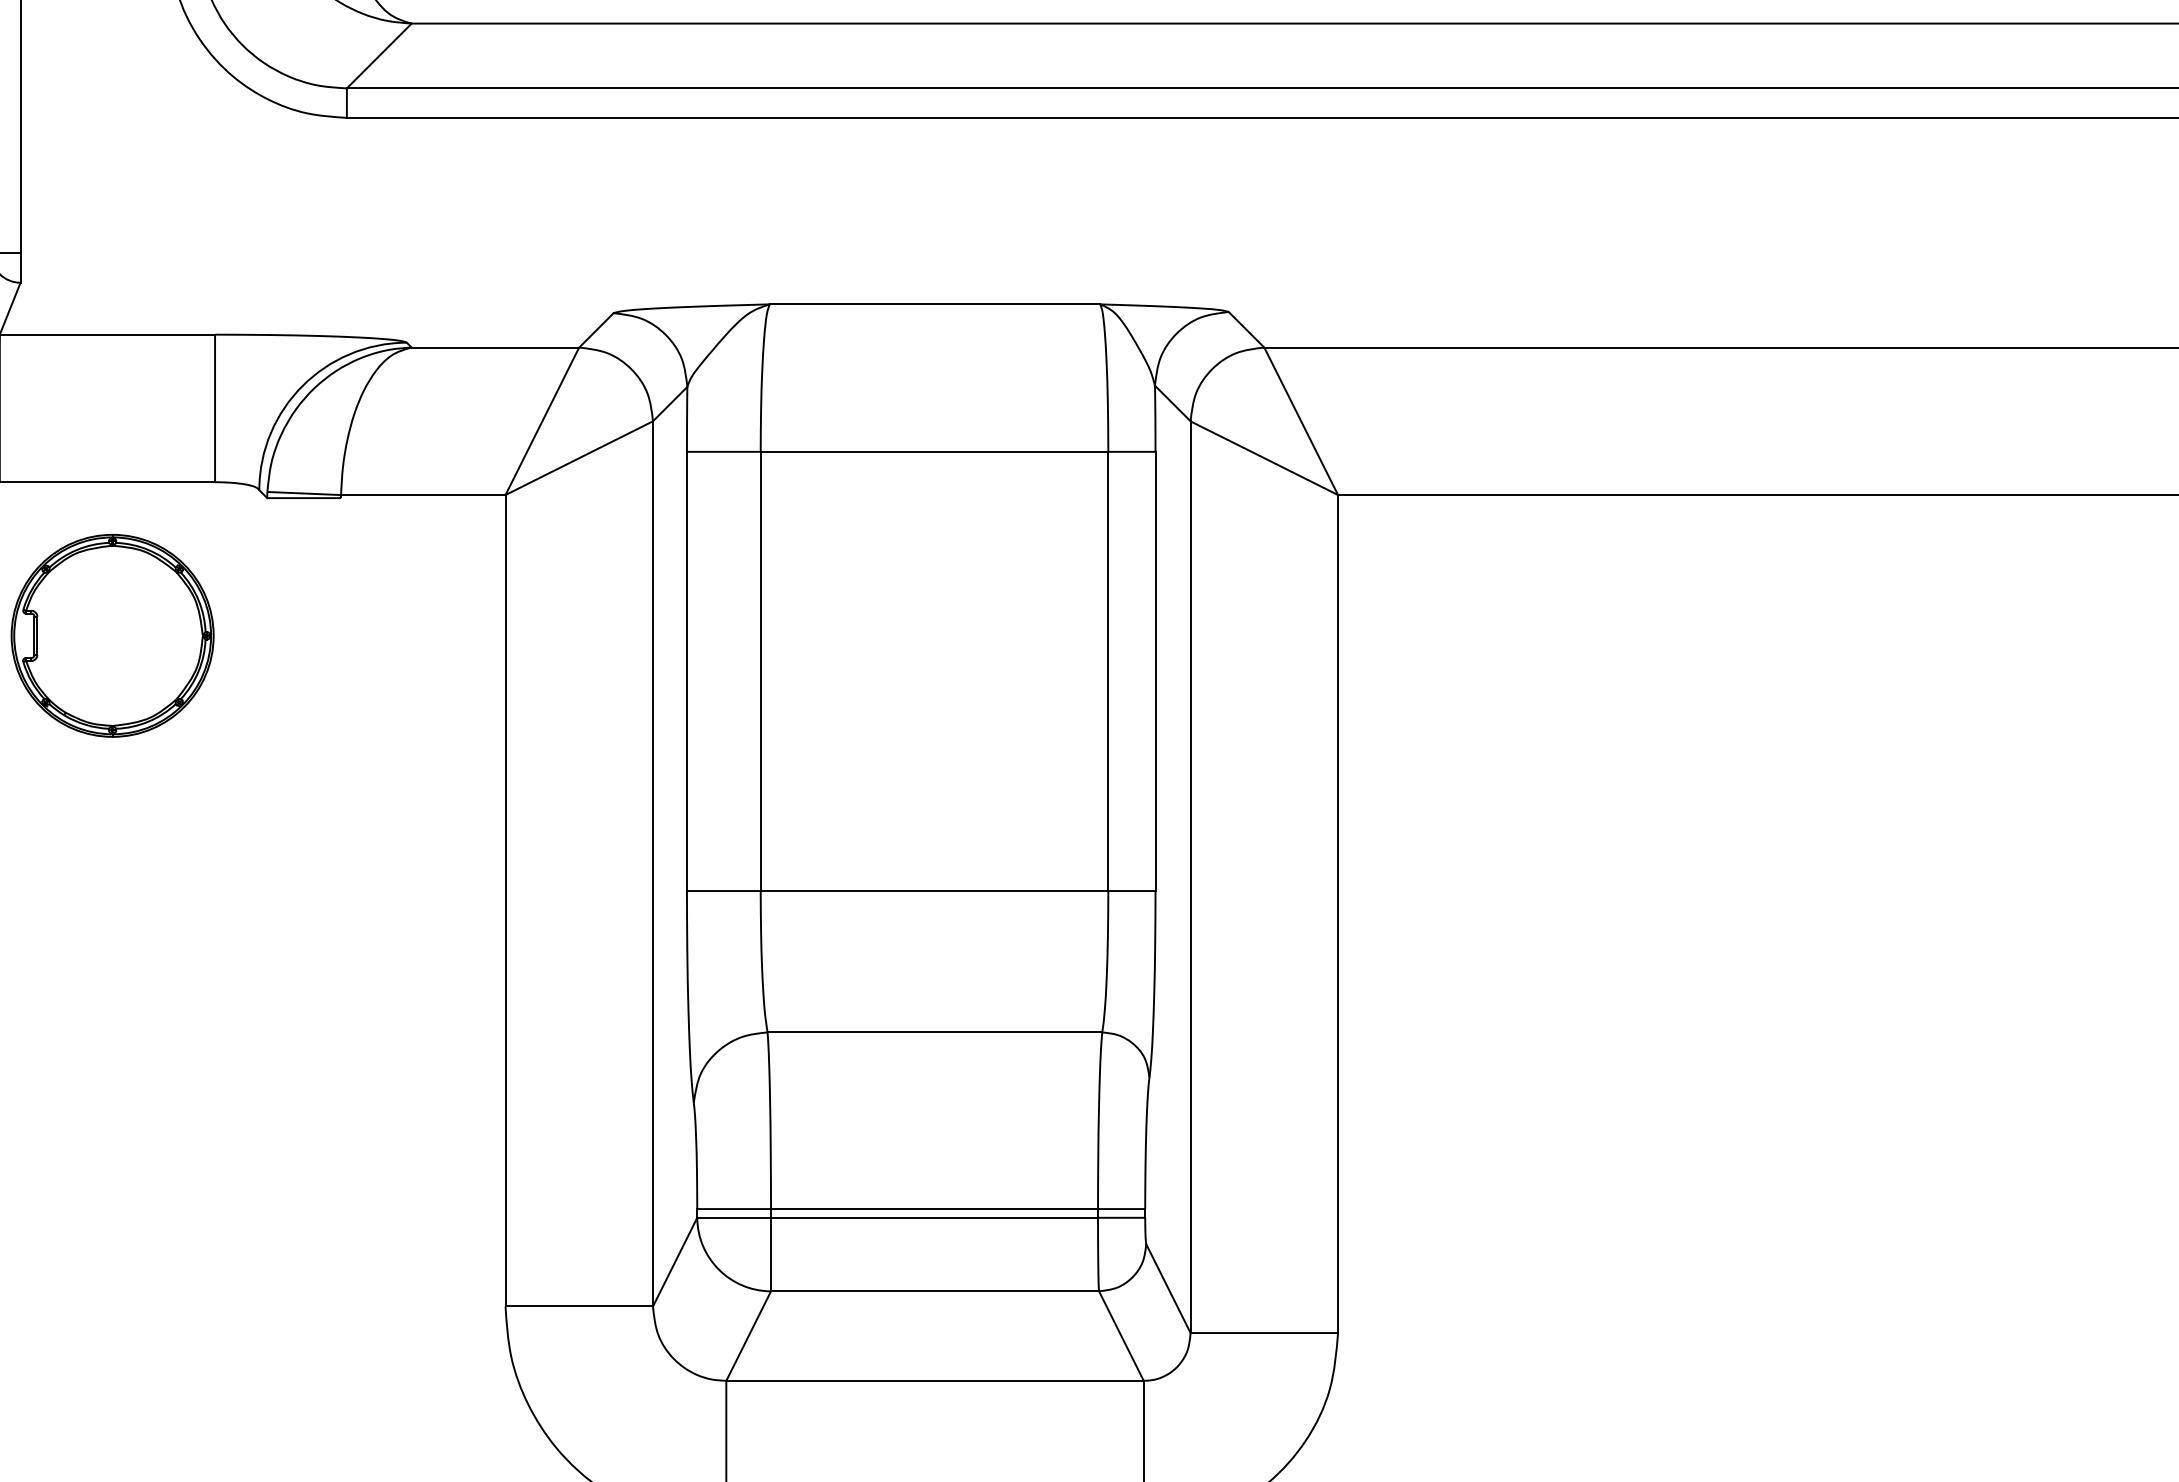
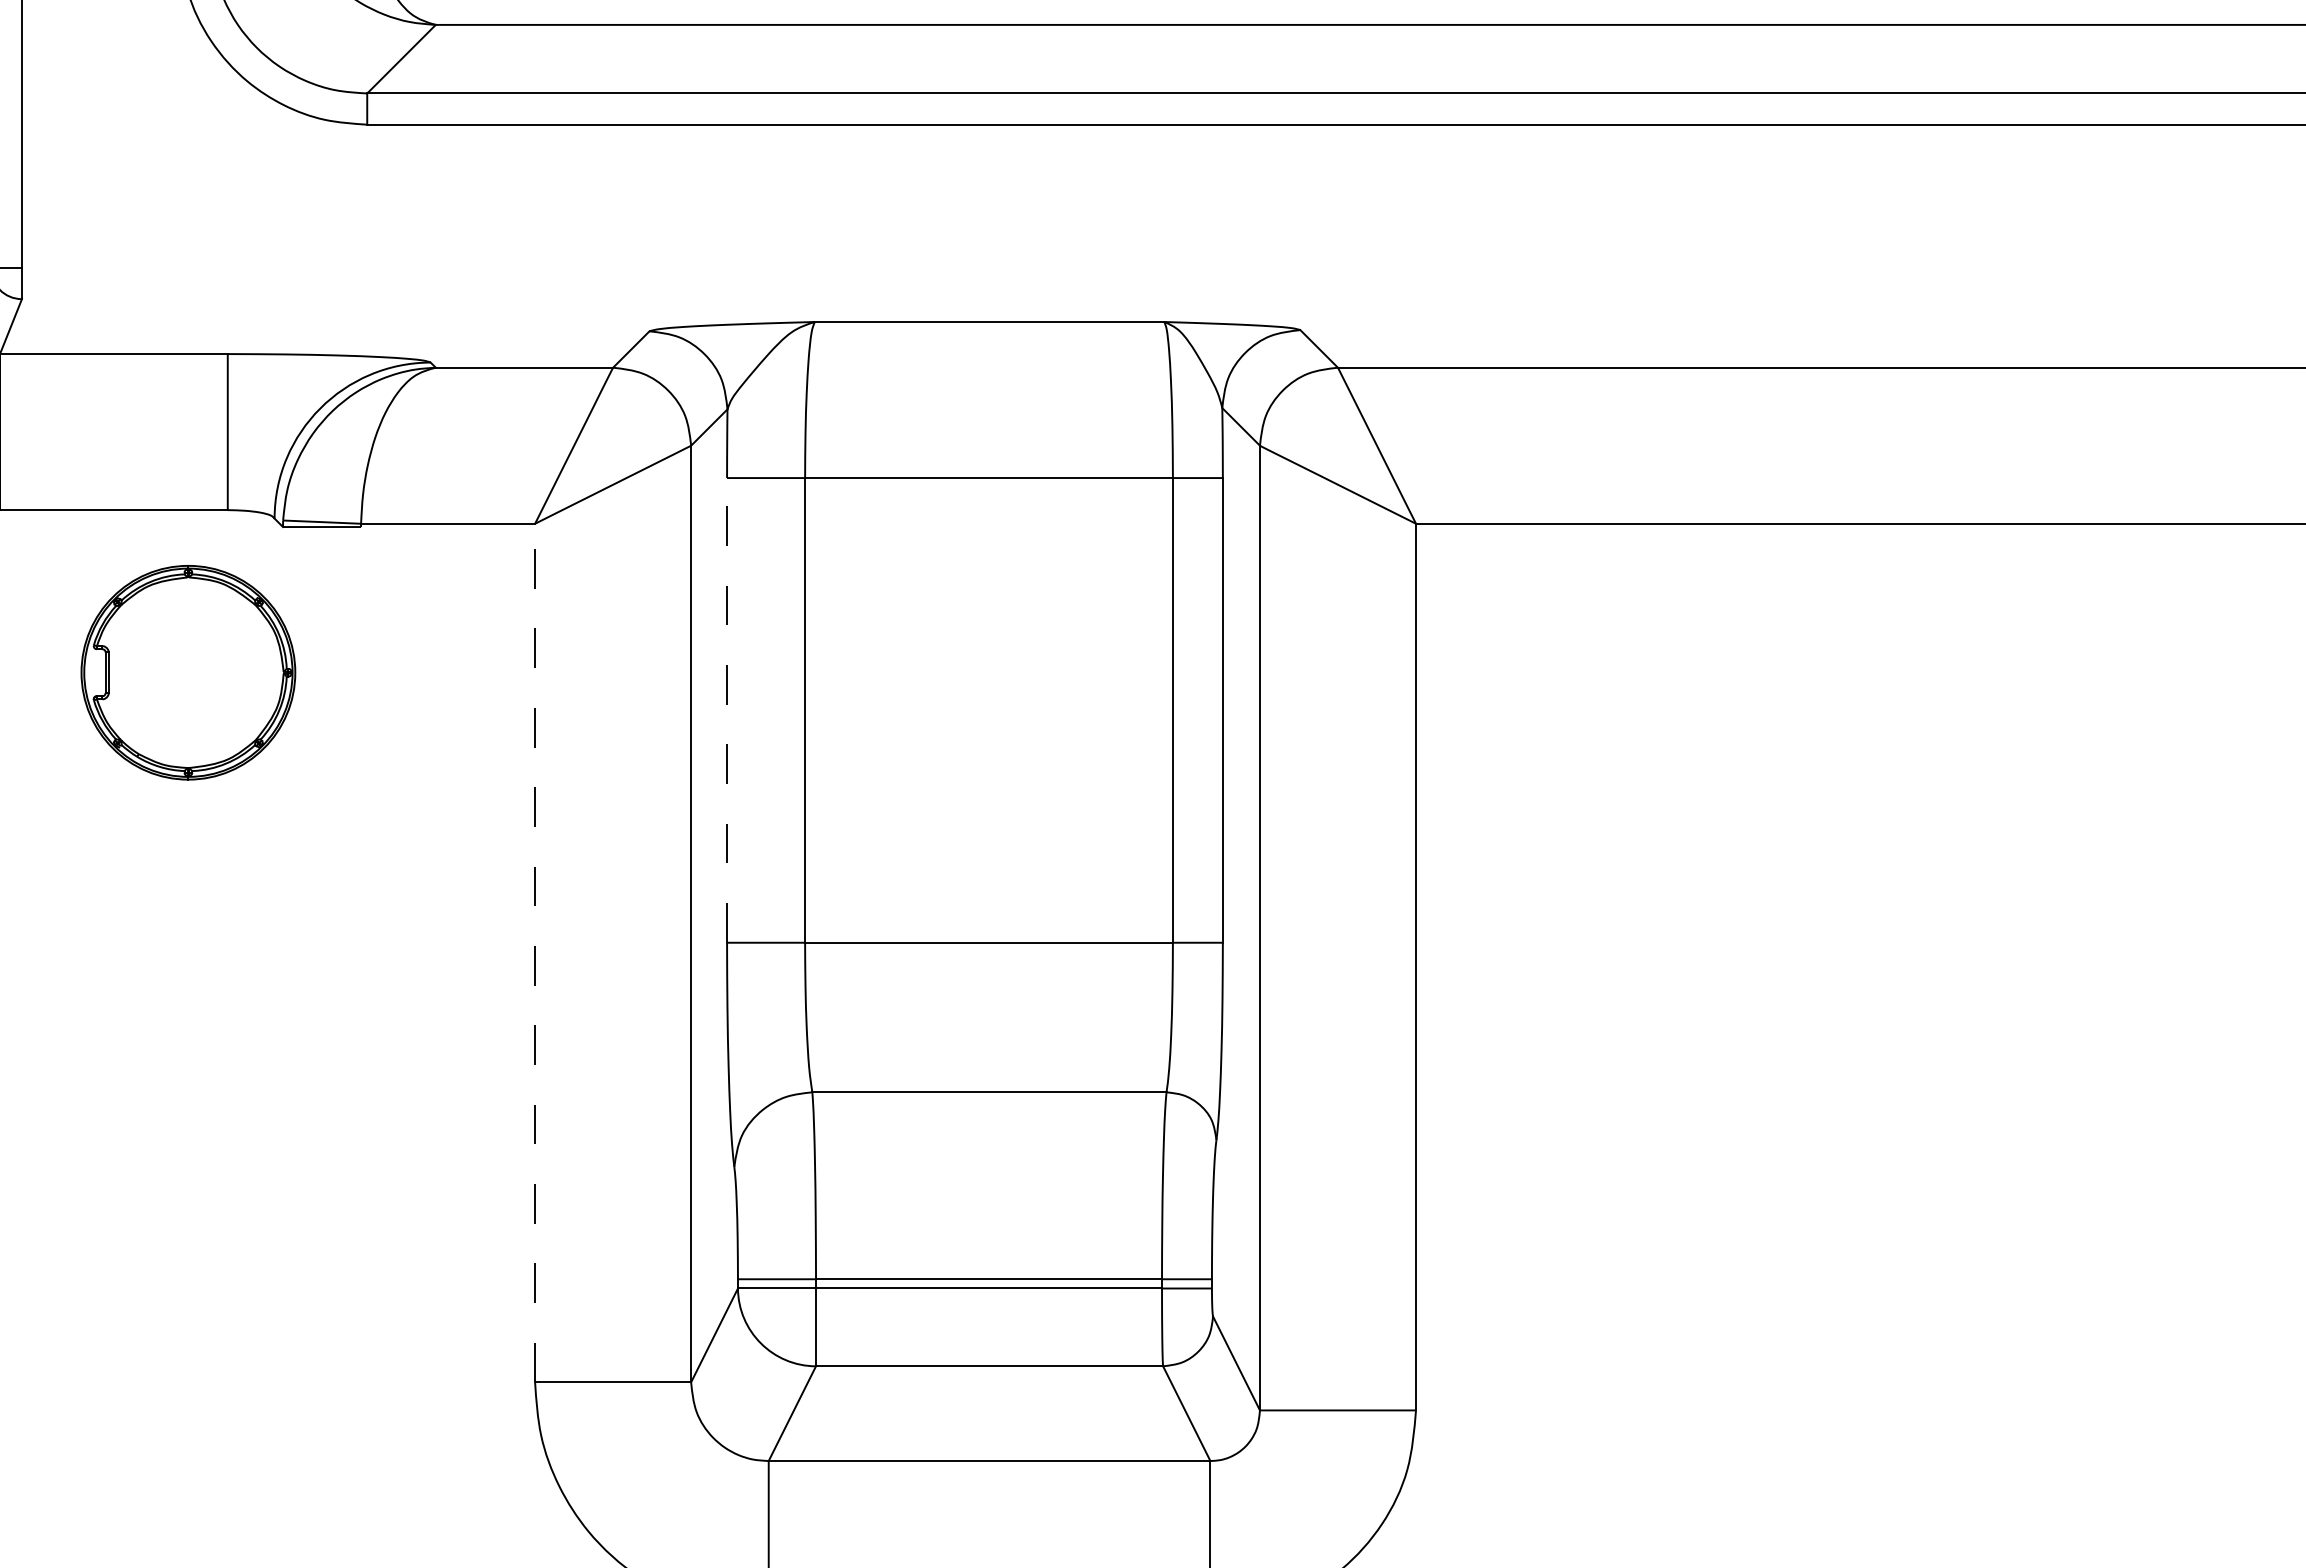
part: (112, 635) -> (188, 672), moved
line: (687, 670) -> (727, 709), solid -> dashed
line: (505, 900) -> (535, 952), solid -> dashed

